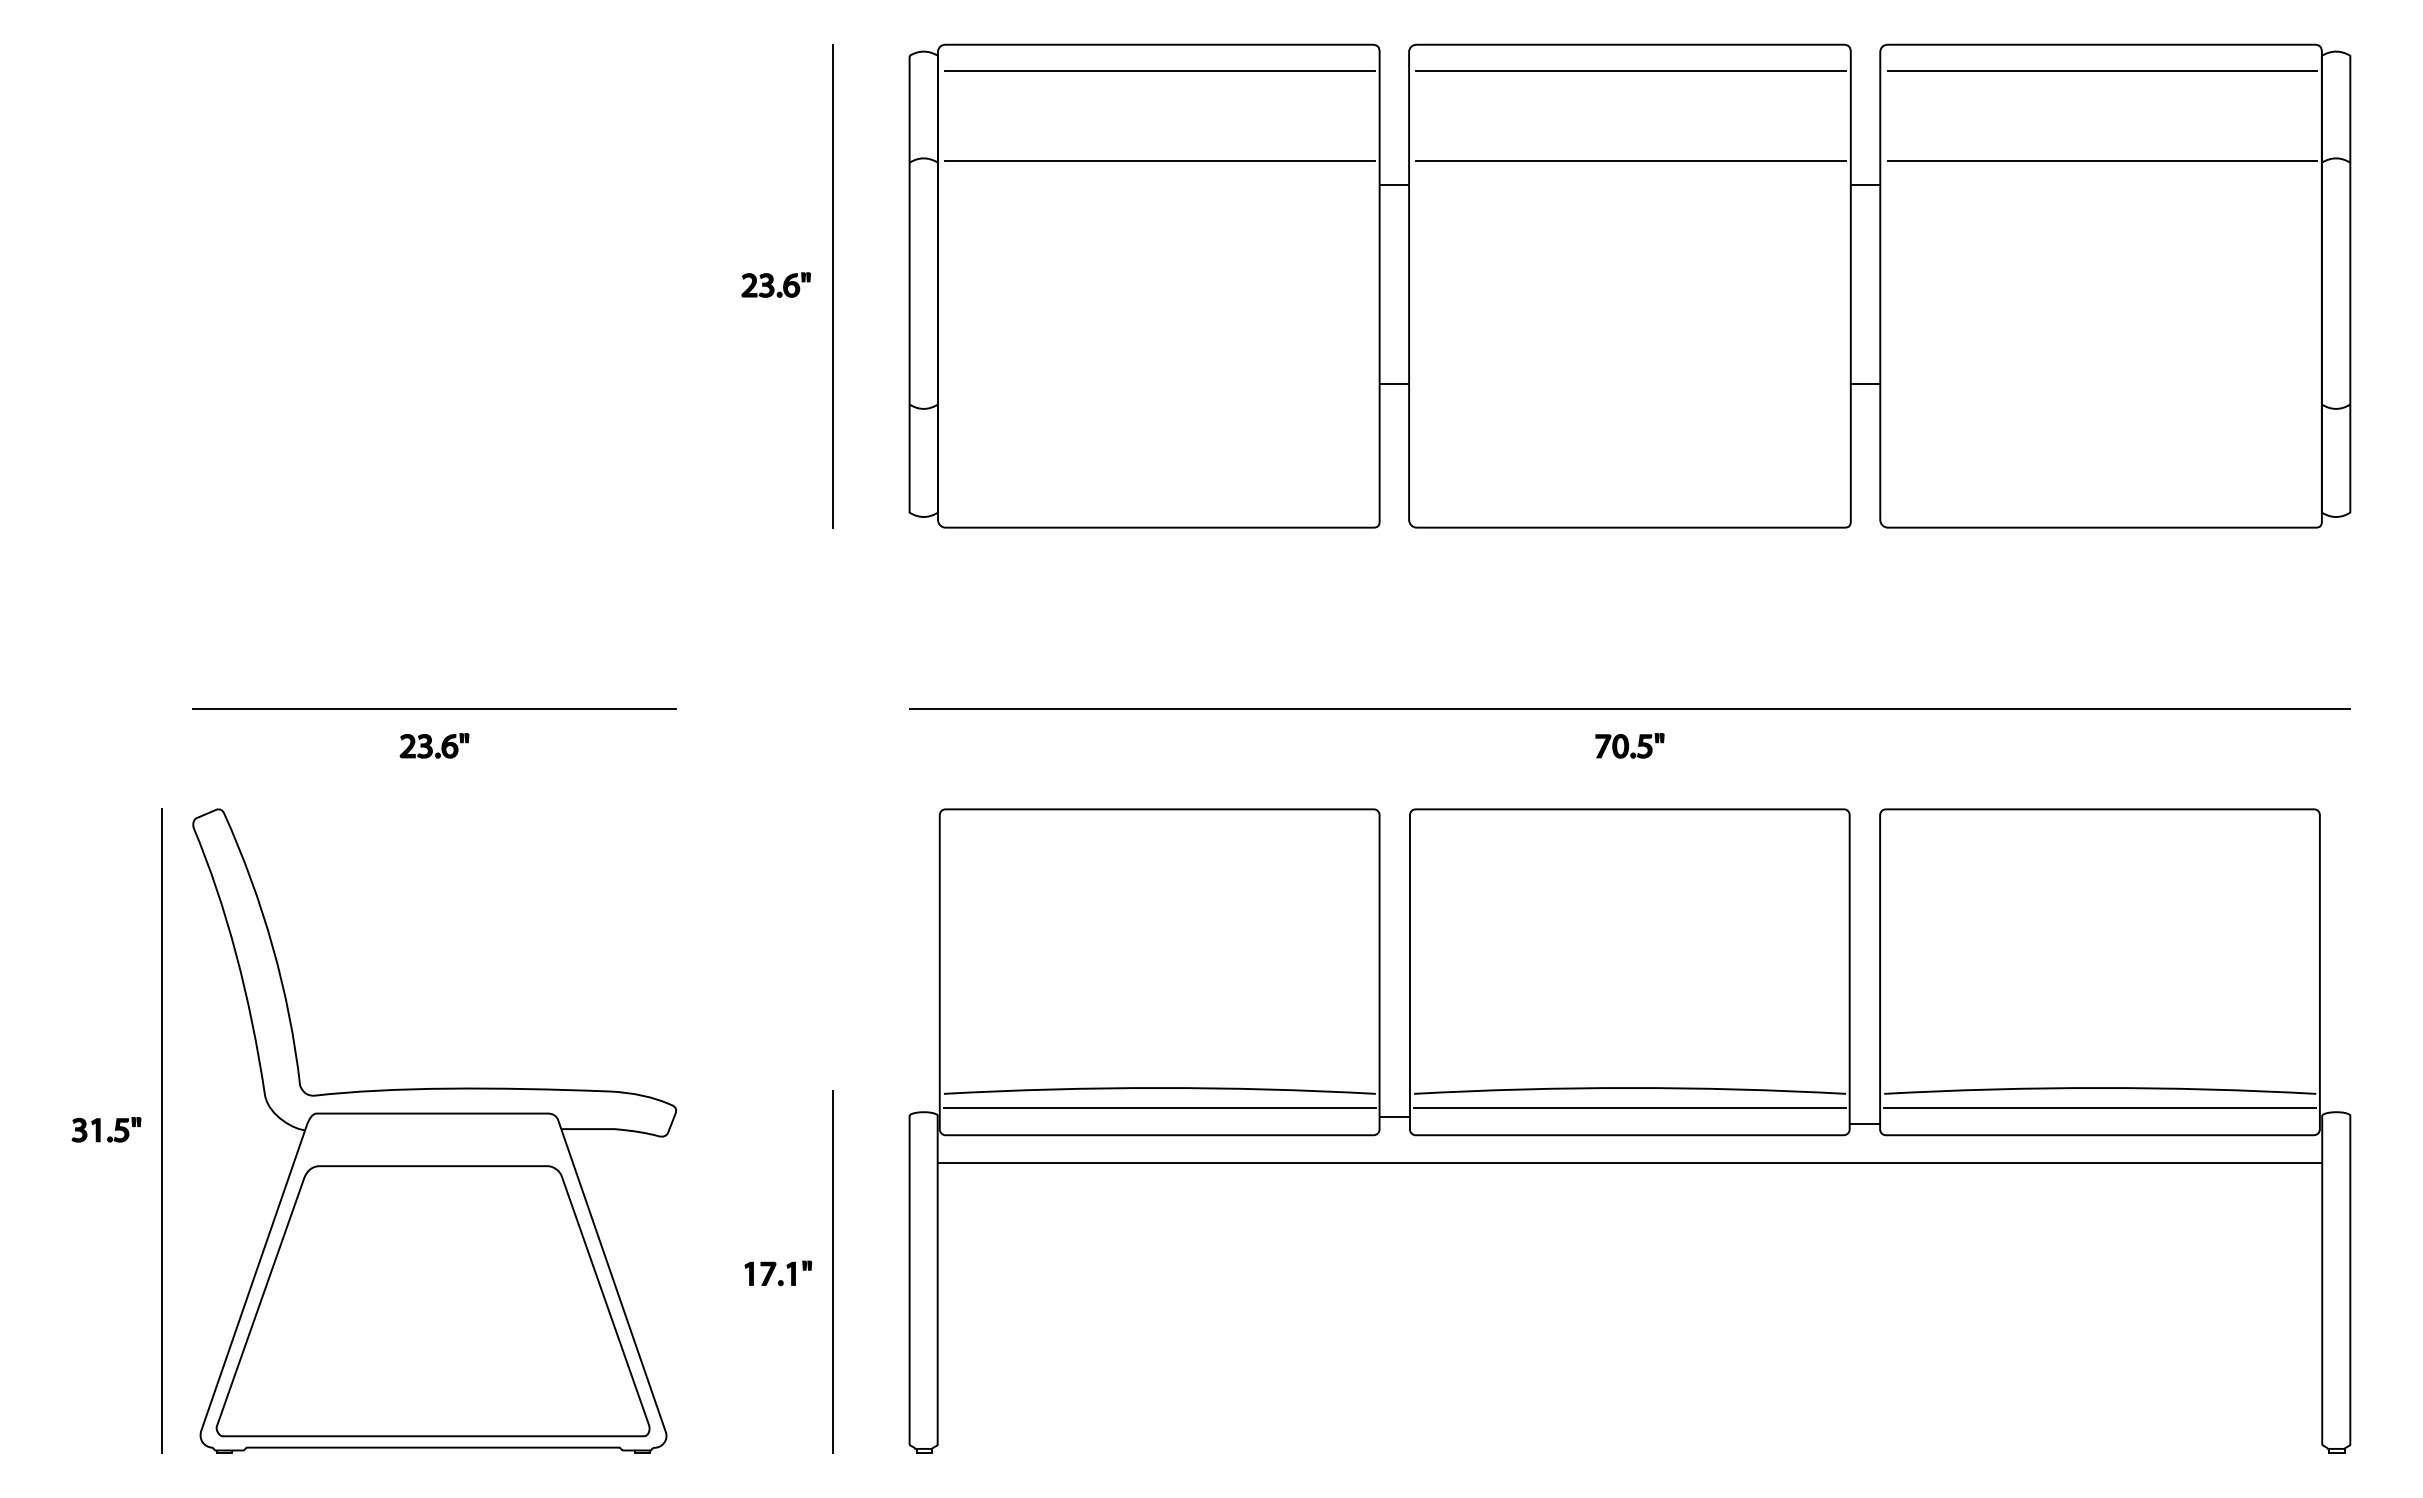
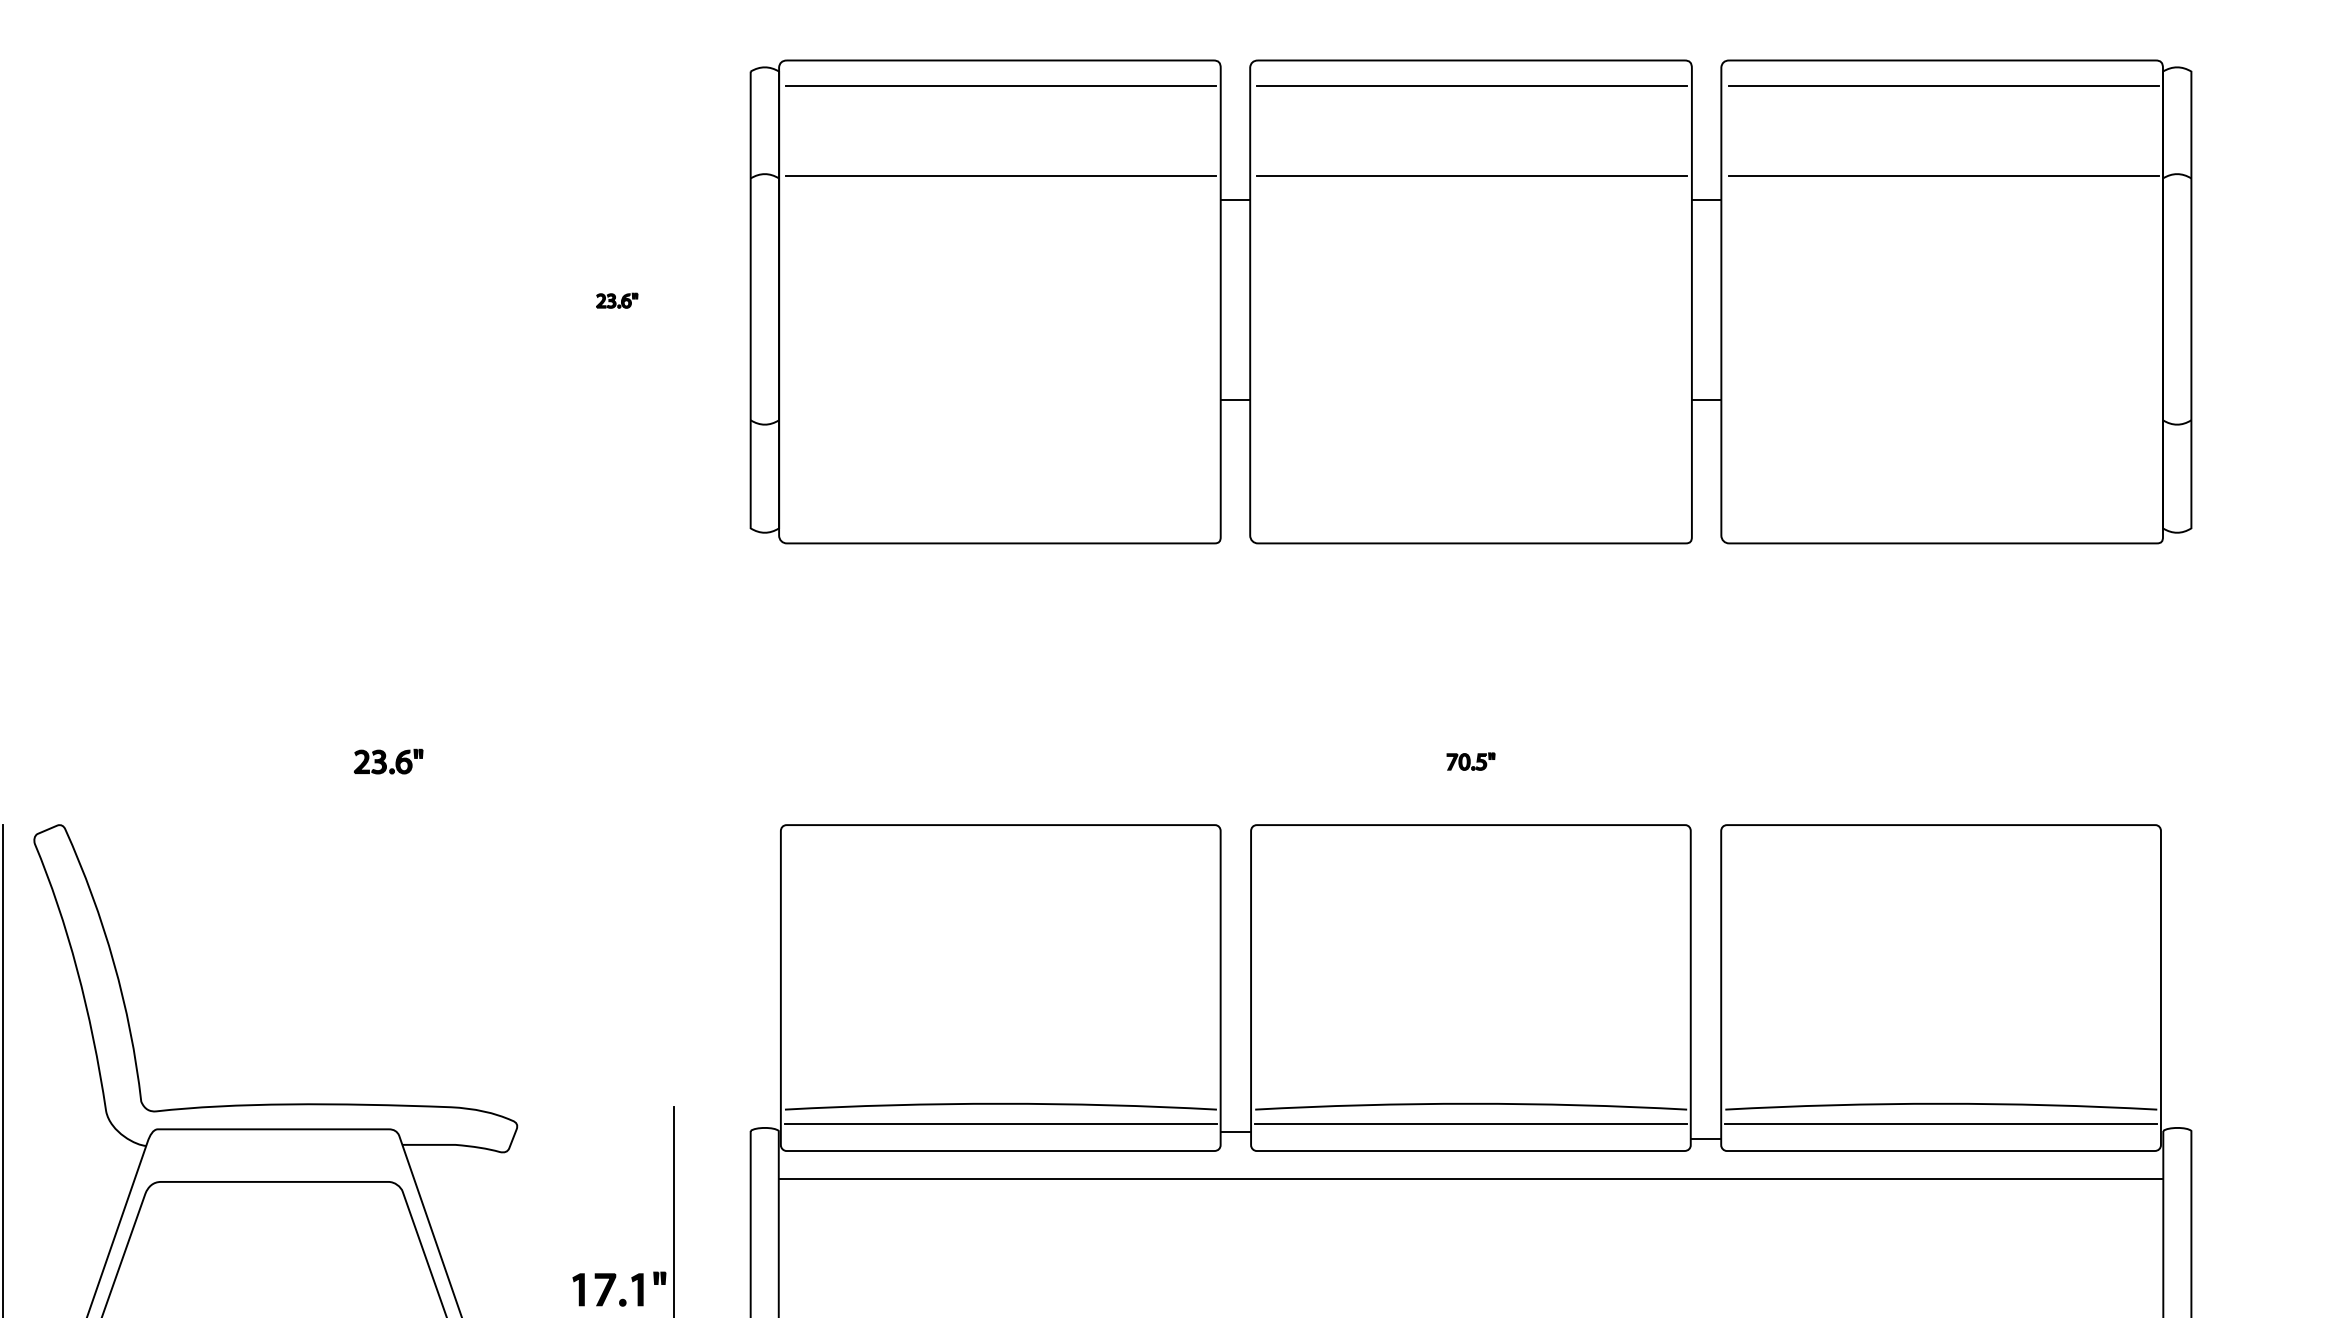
part: (775, 284) -> (616, 300), size x0.6
line: (833, 285) -> (674, 301), removed
line: (434, 708) -> (275, 724), removed
line: (1629, 708) -> (1470, 724), removed
part: (434, 745) -> (388, 761), moved
part: (1629, 745) -> (1470, 761), size x0.7
part: (778, 1273) -> (619, 1289), size x1.4

